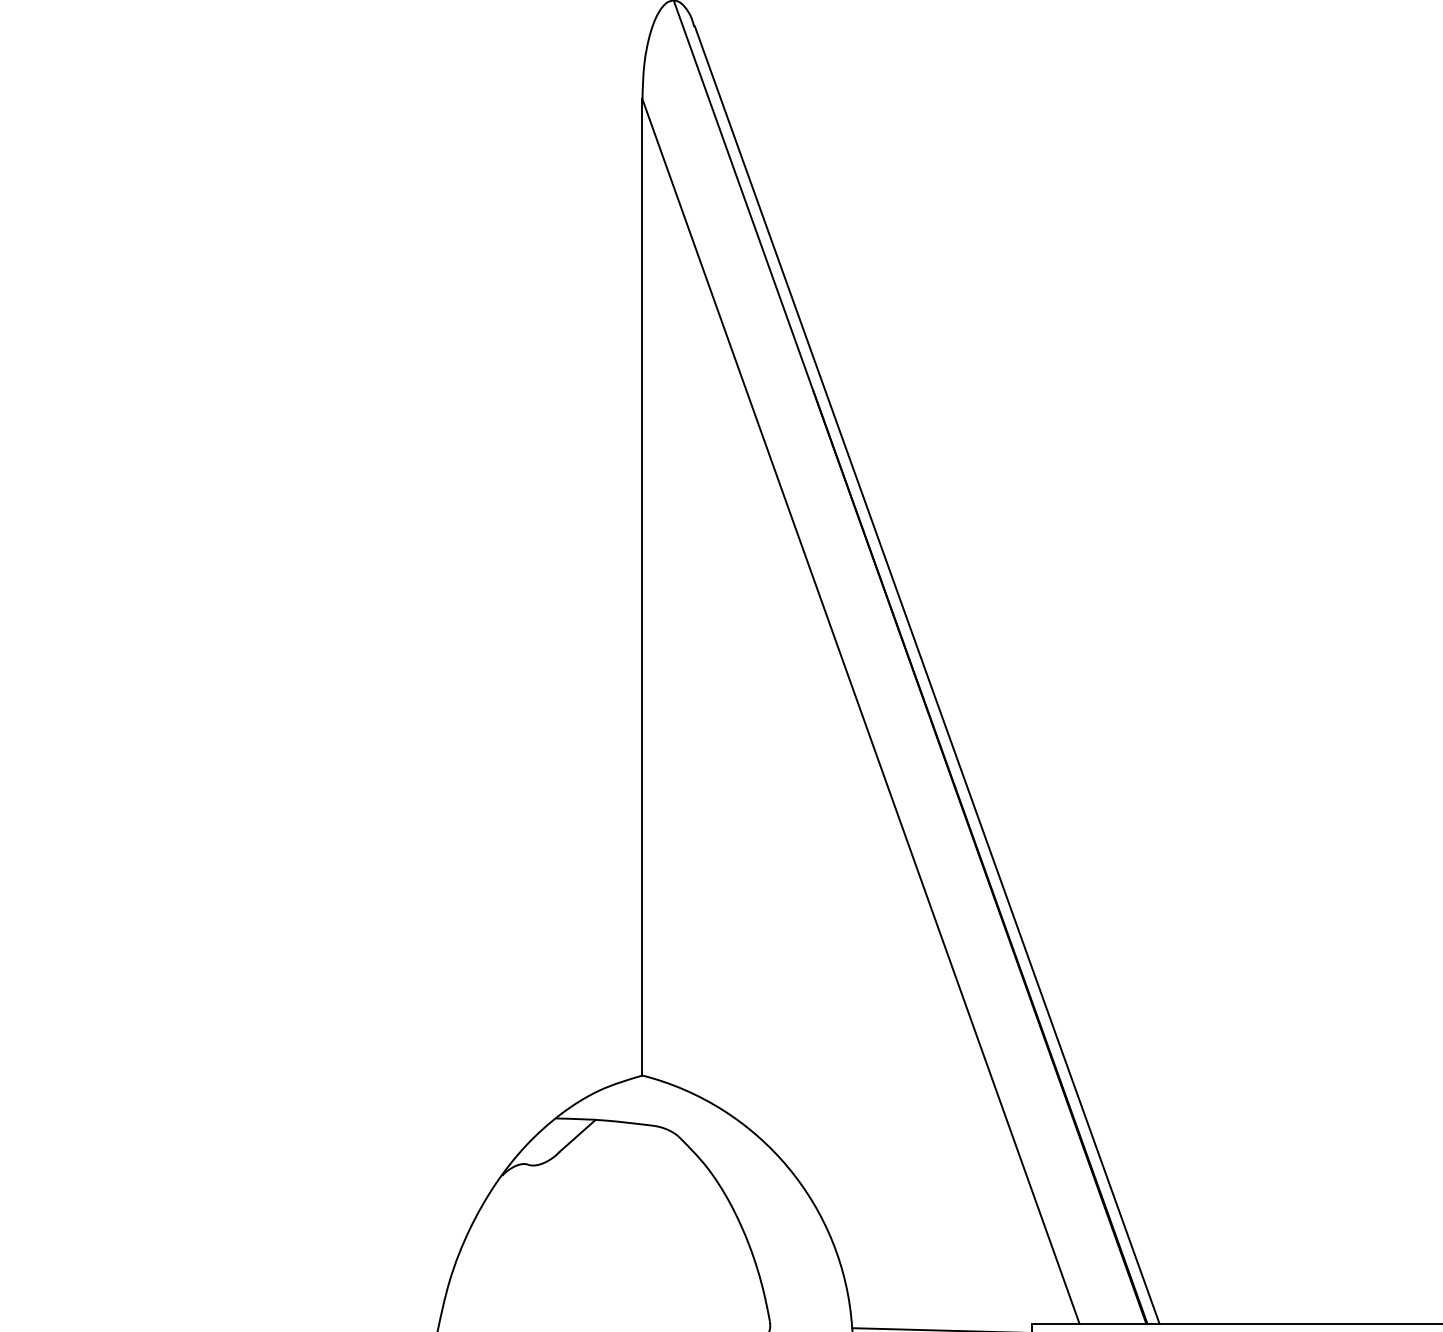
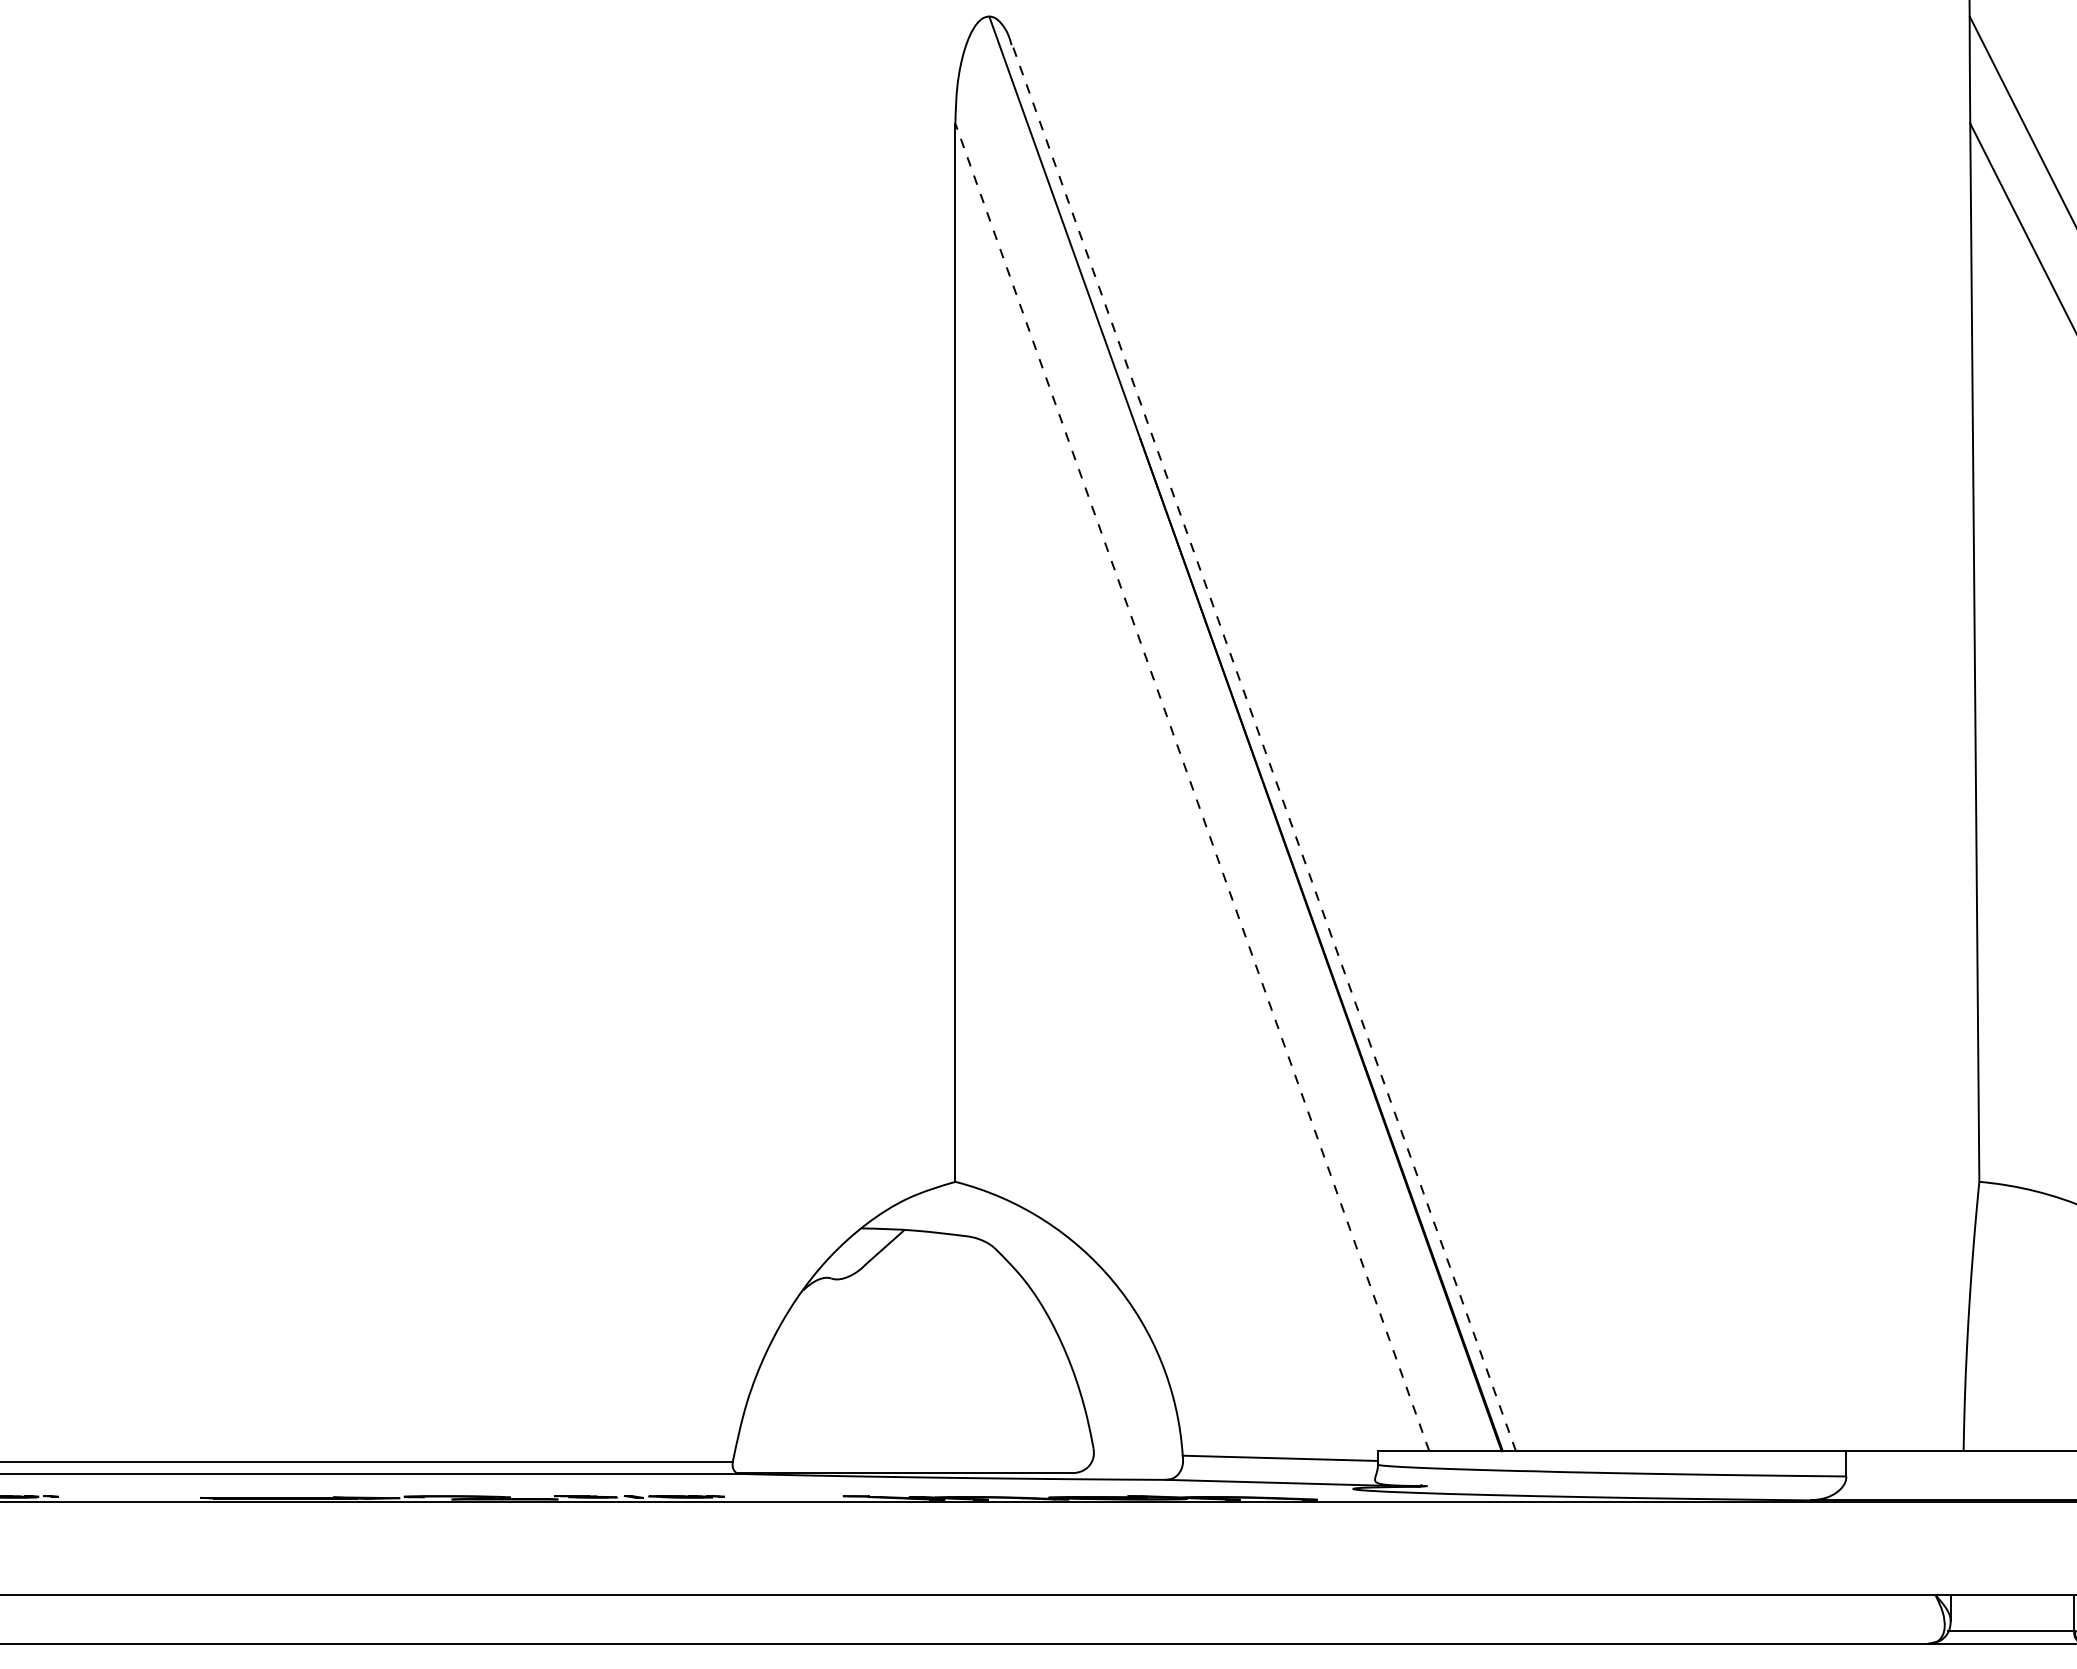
line: (927, 675) -> (1264, 748), solid -> dashed
line: (861, 711) -> (1192, 787), solid -> dashed

